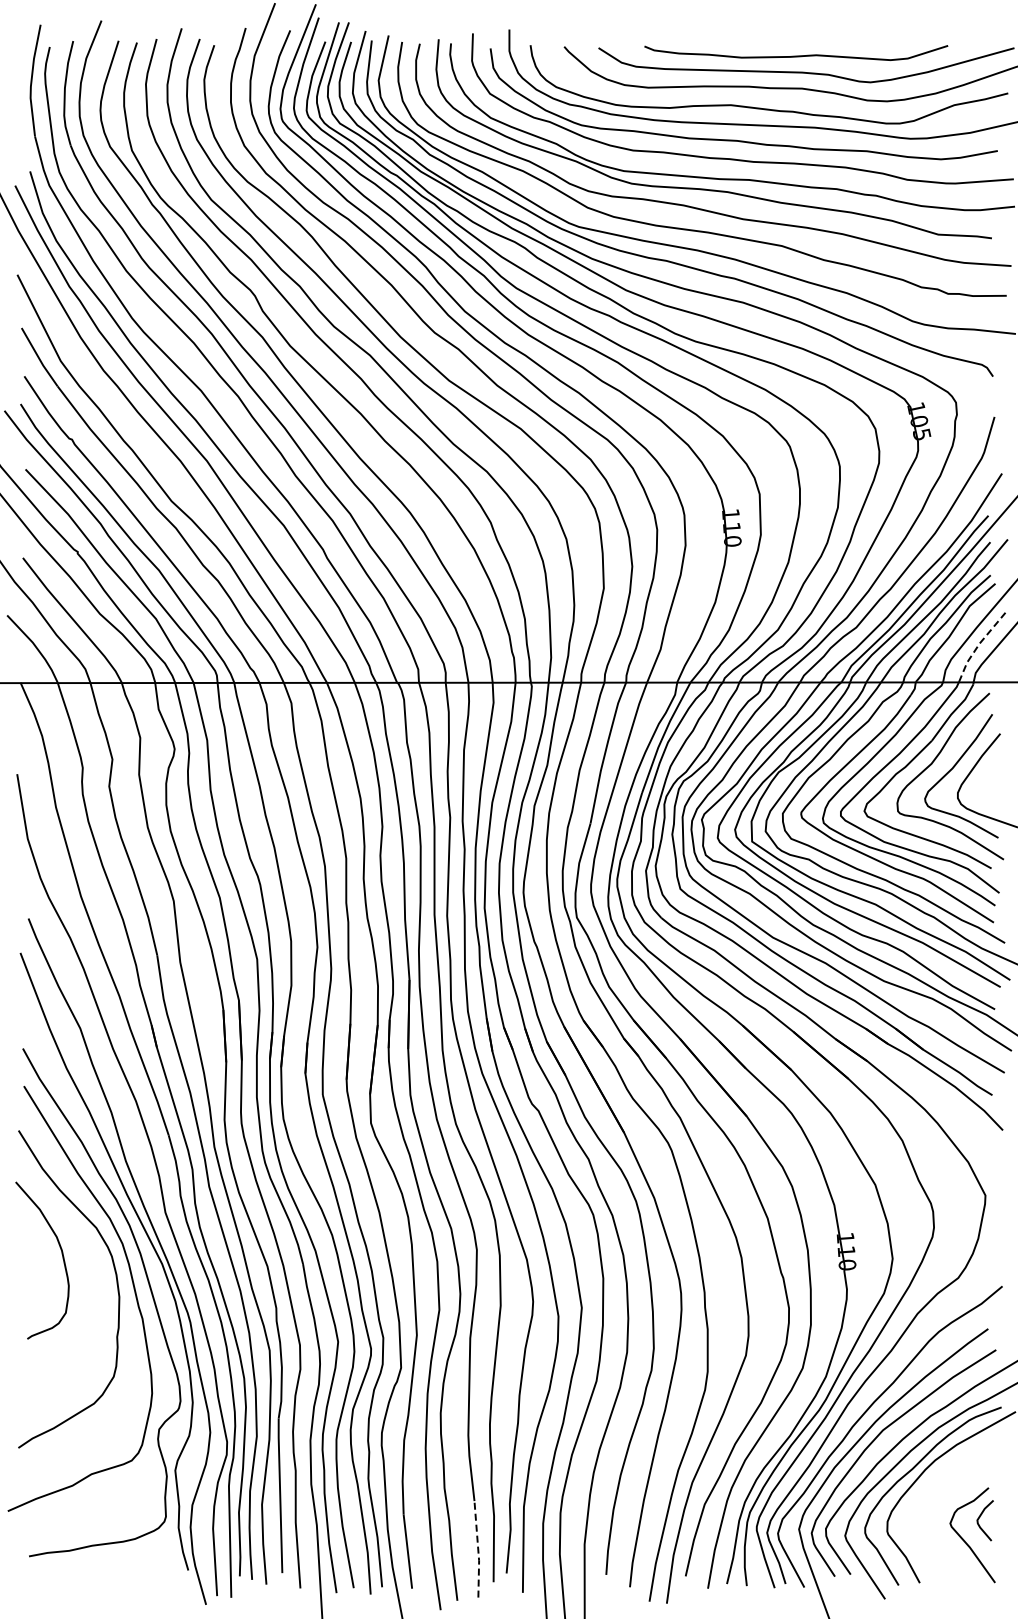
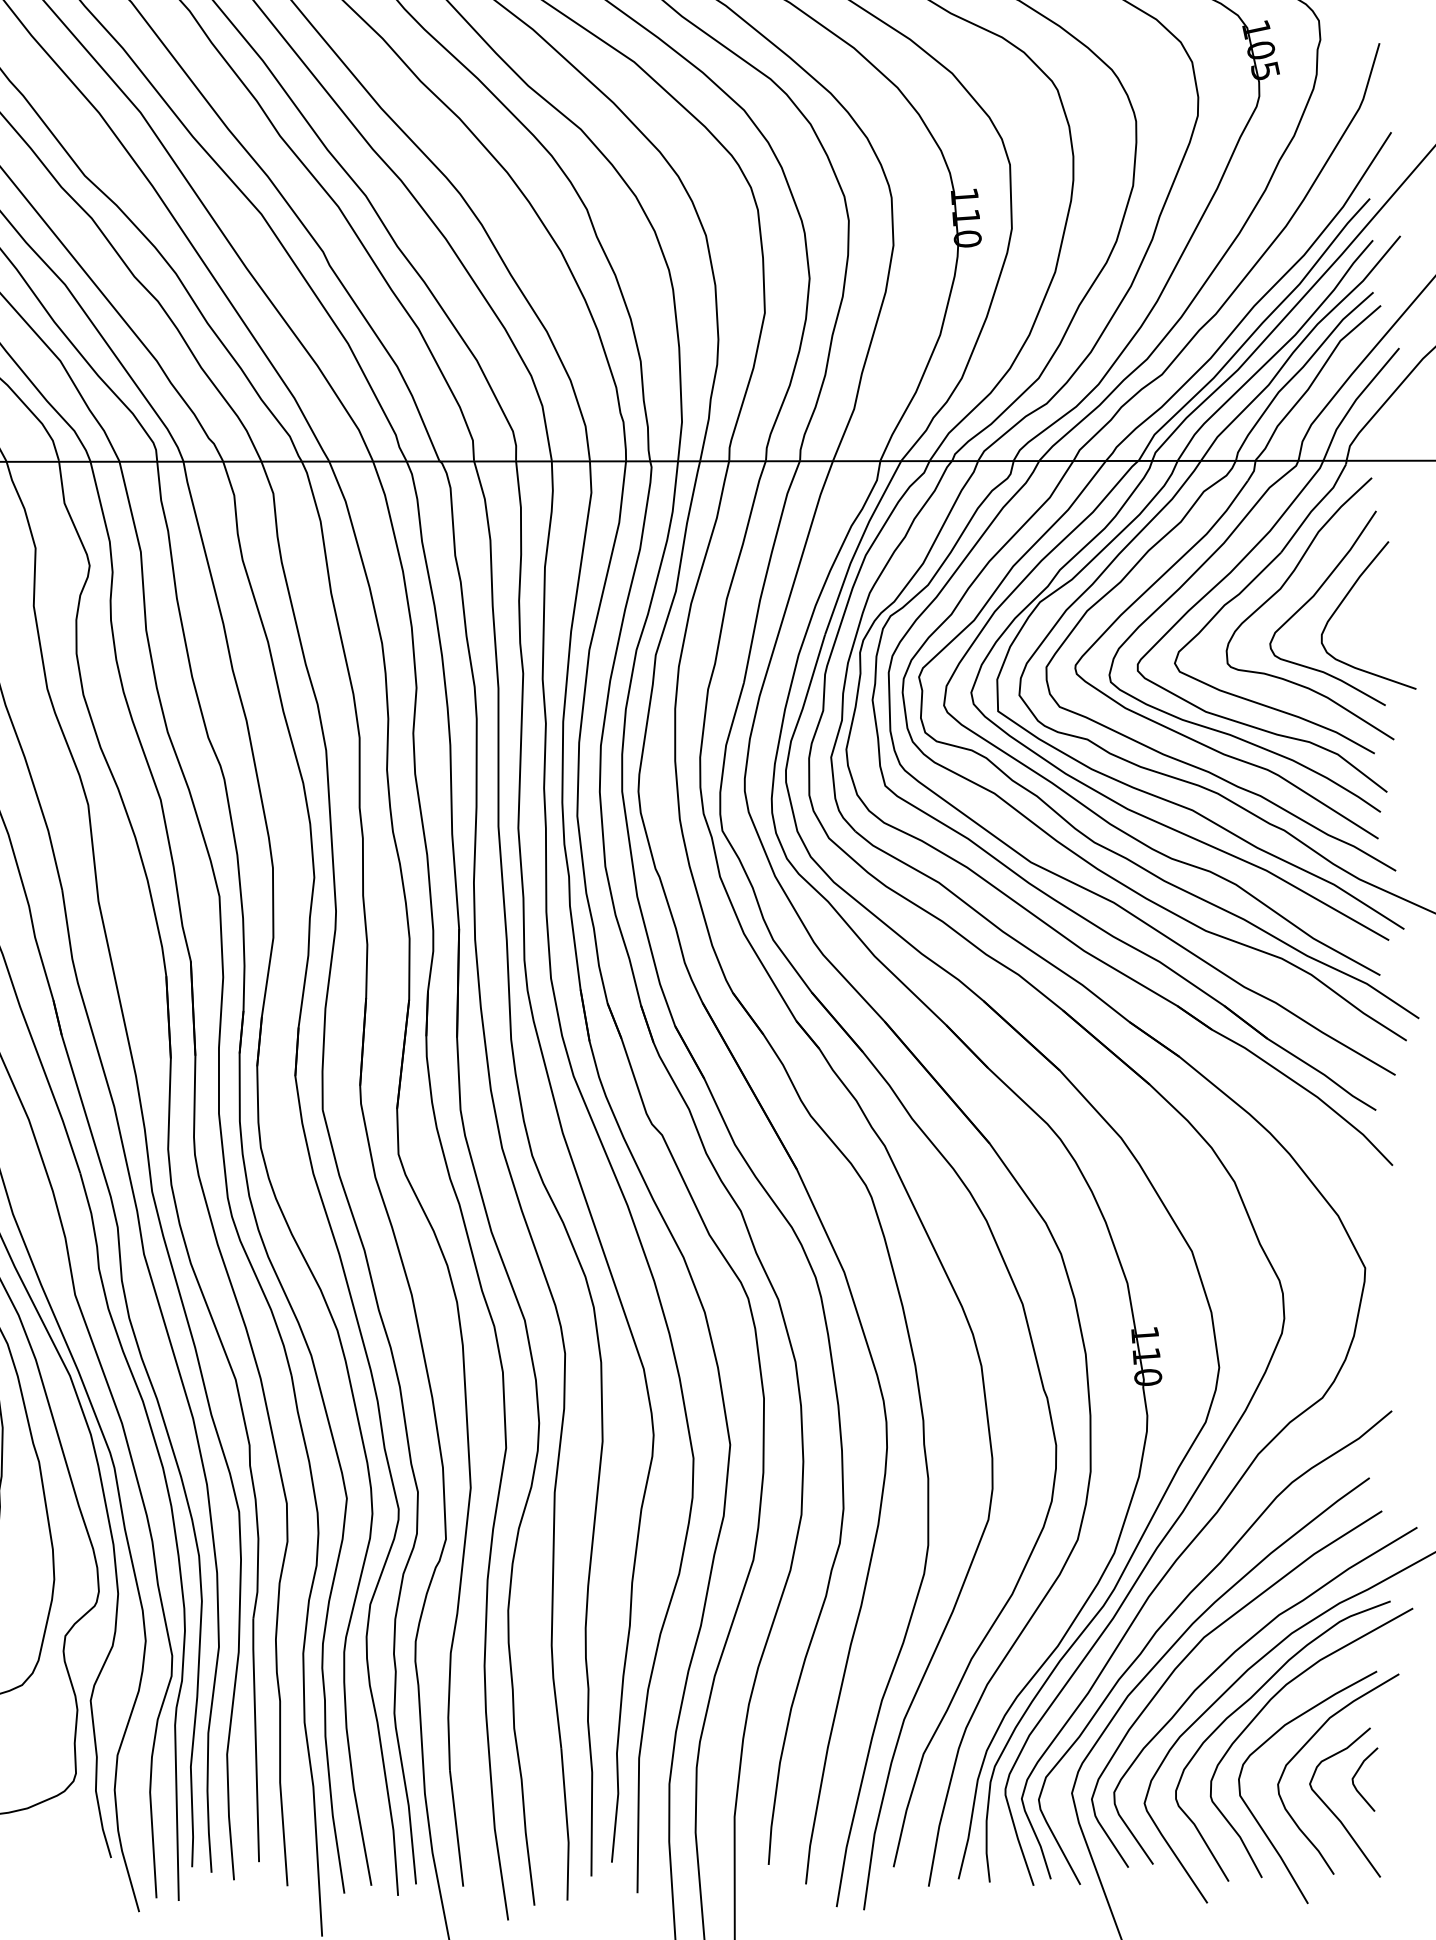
line: (979, 644) -> (1355, 401), dashed -> solid
part: (934, 1516) -> (1285, 1773), added
line: (478, 1549) -> (567, 1824), dashed -> solid

